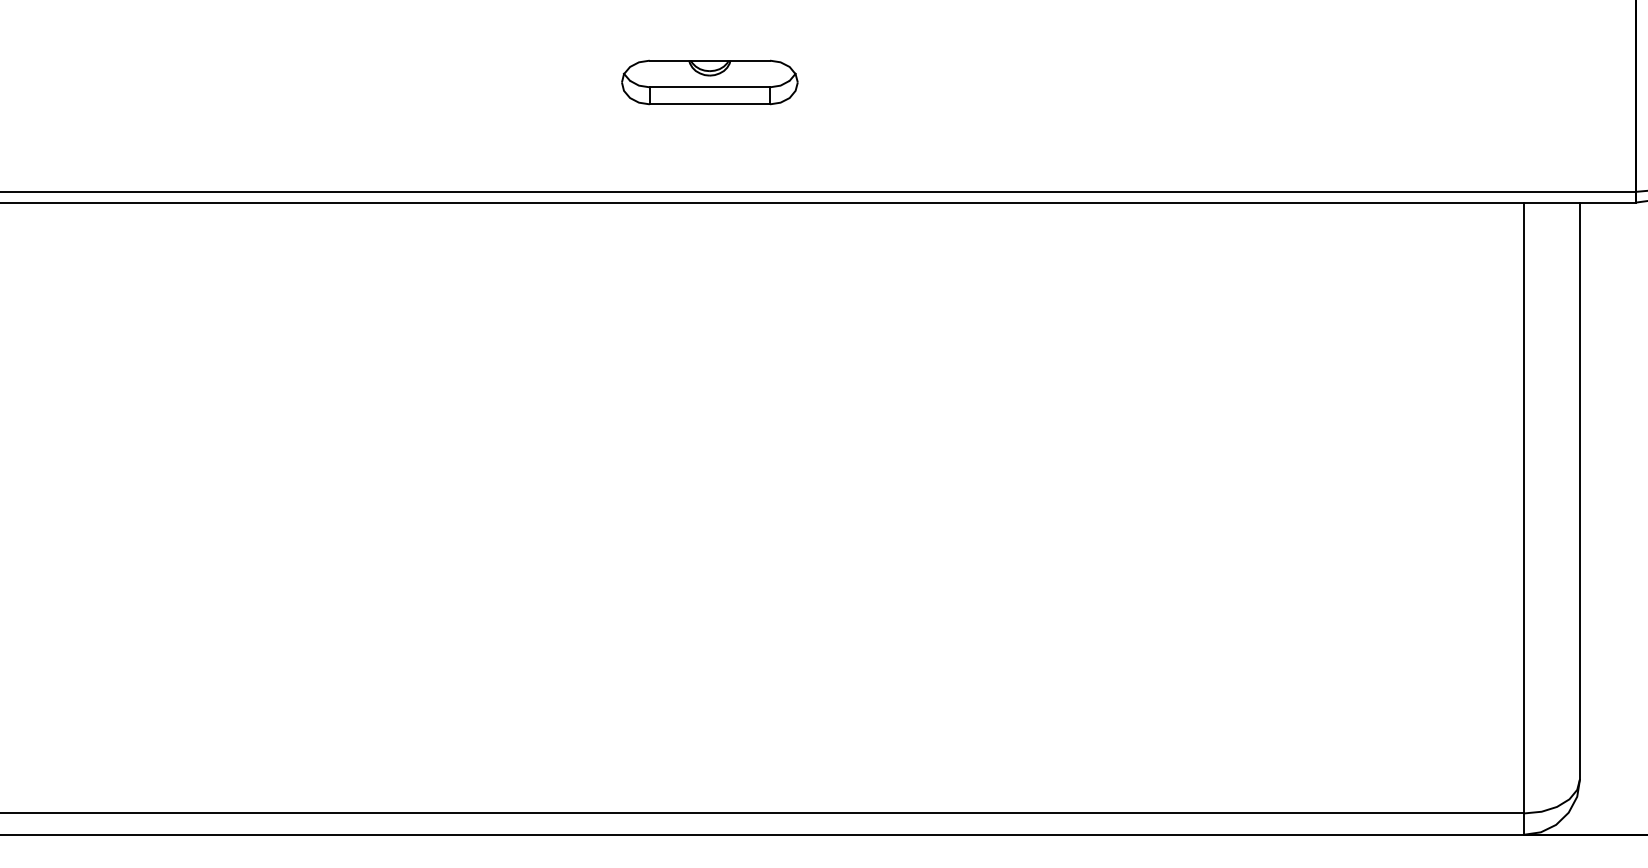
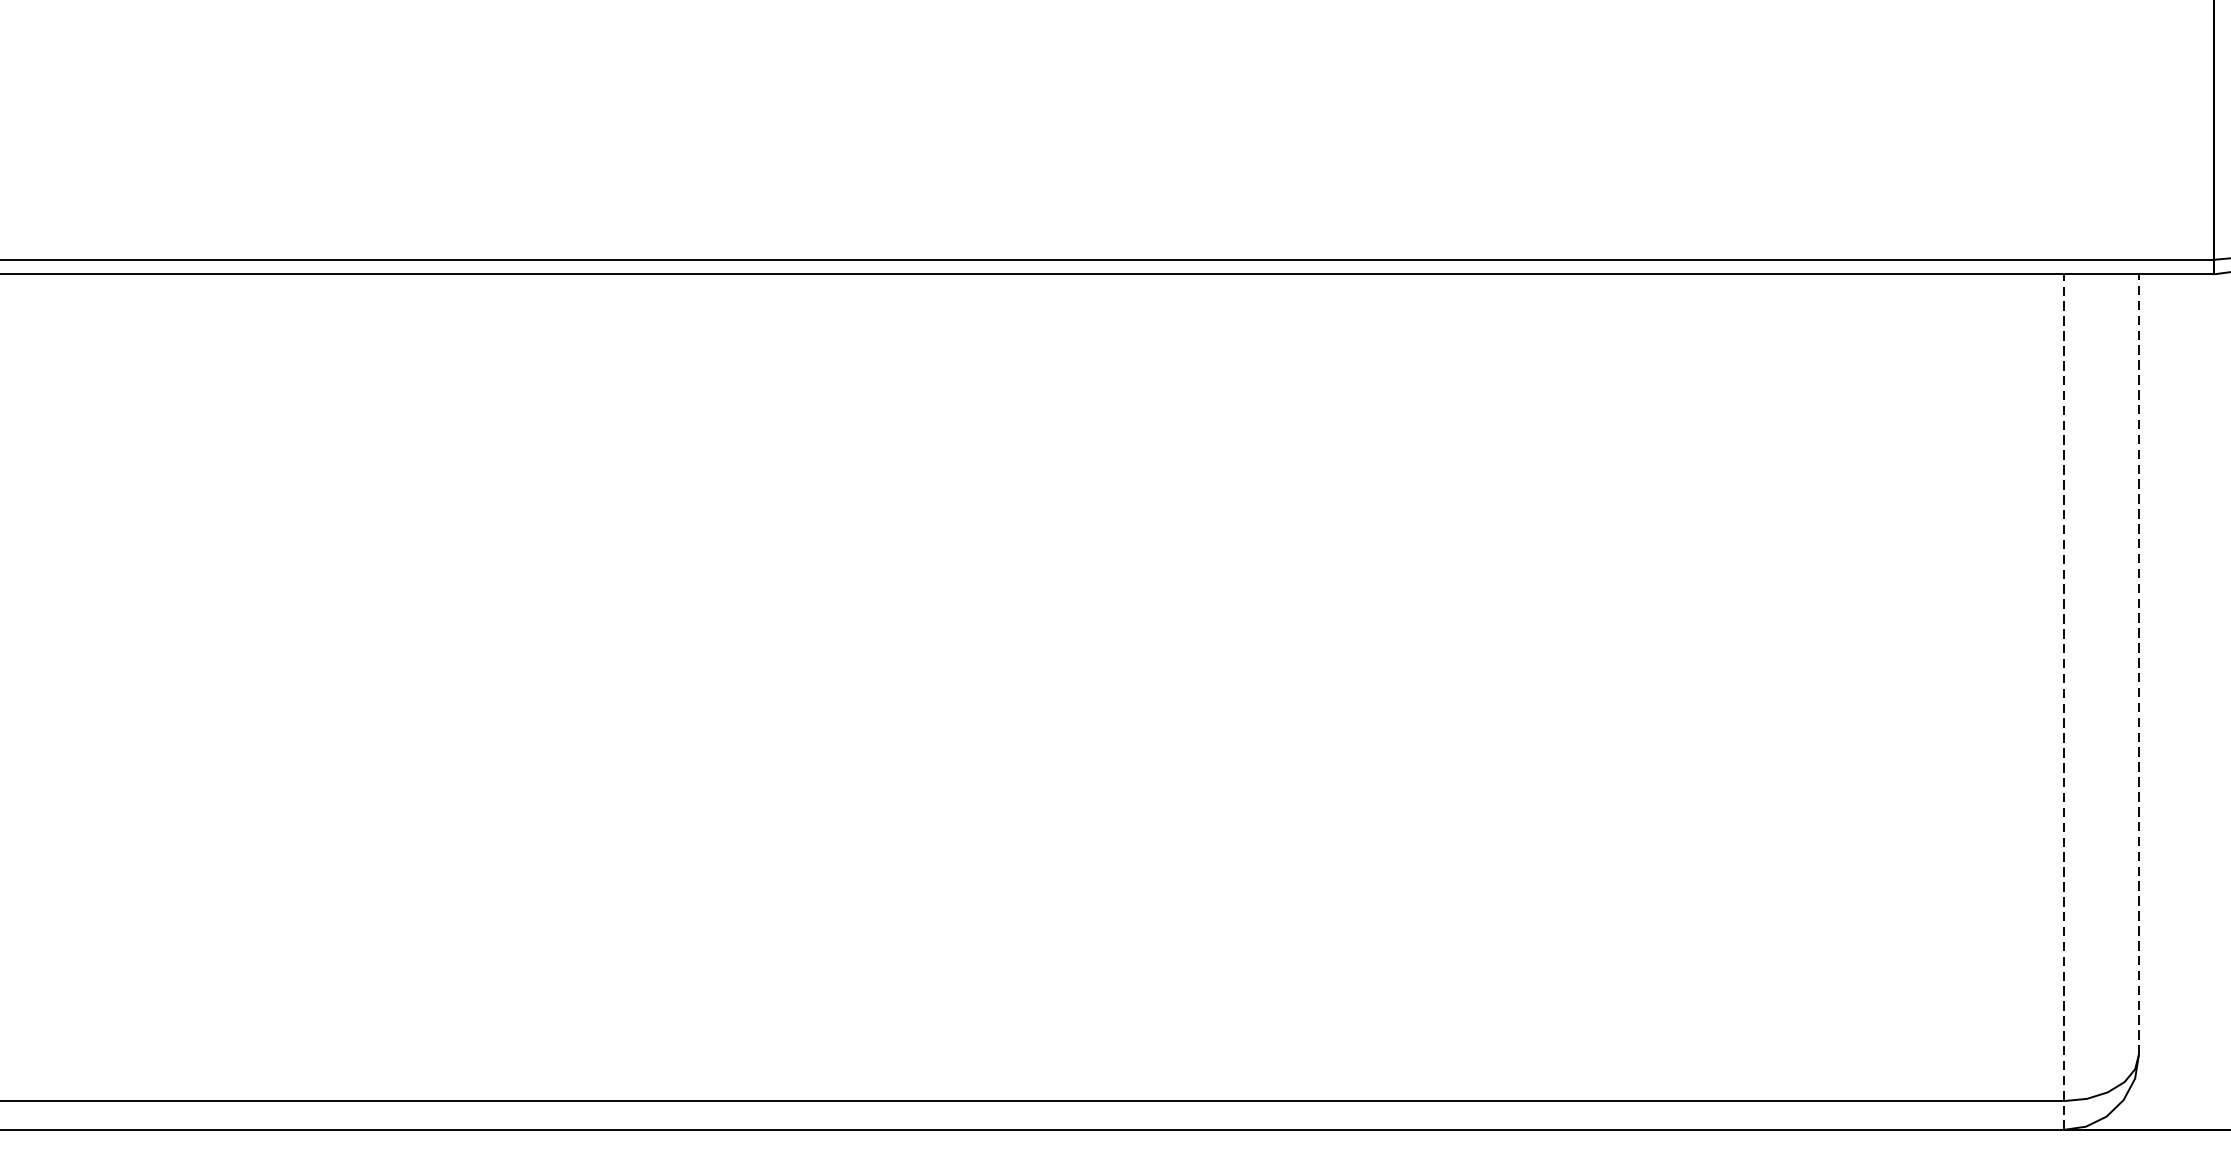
part: (709, 82) -> (960, 111), removed
line: (1580, 490) -> (2139, 663), solid -> dashed
line: (1524, 518) -> (2063, 701), solid -> dashed

